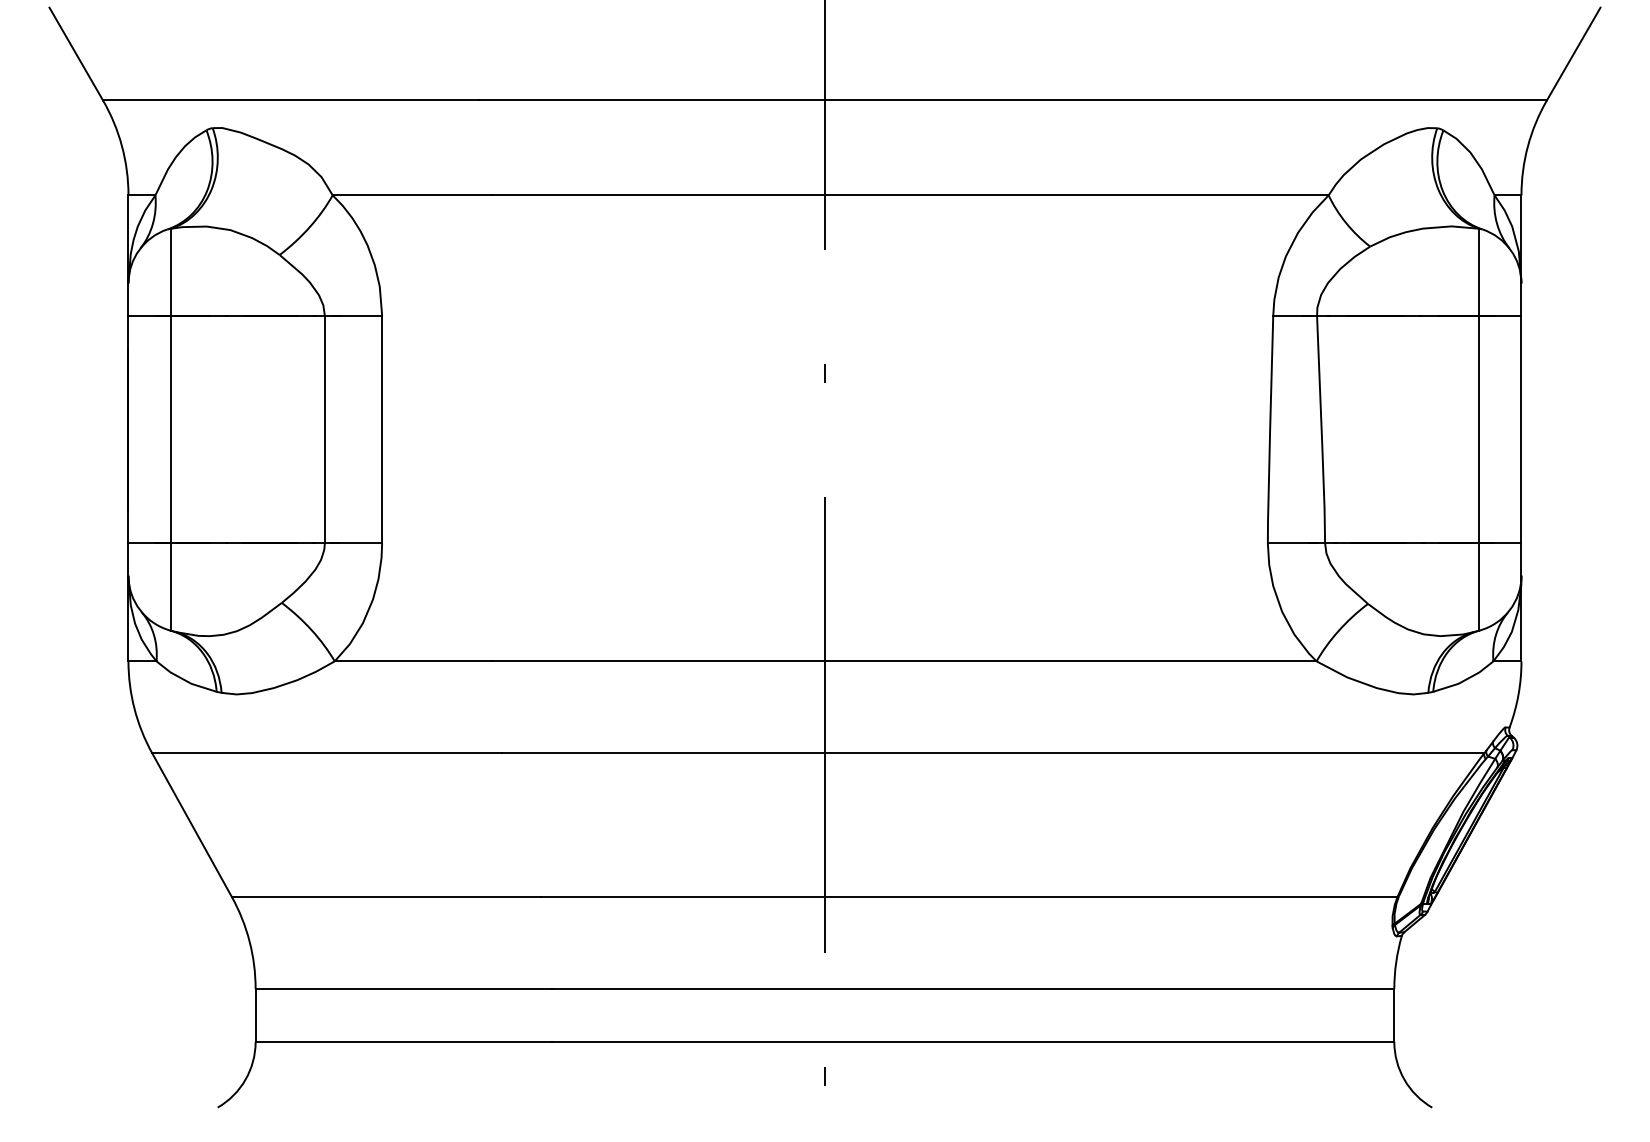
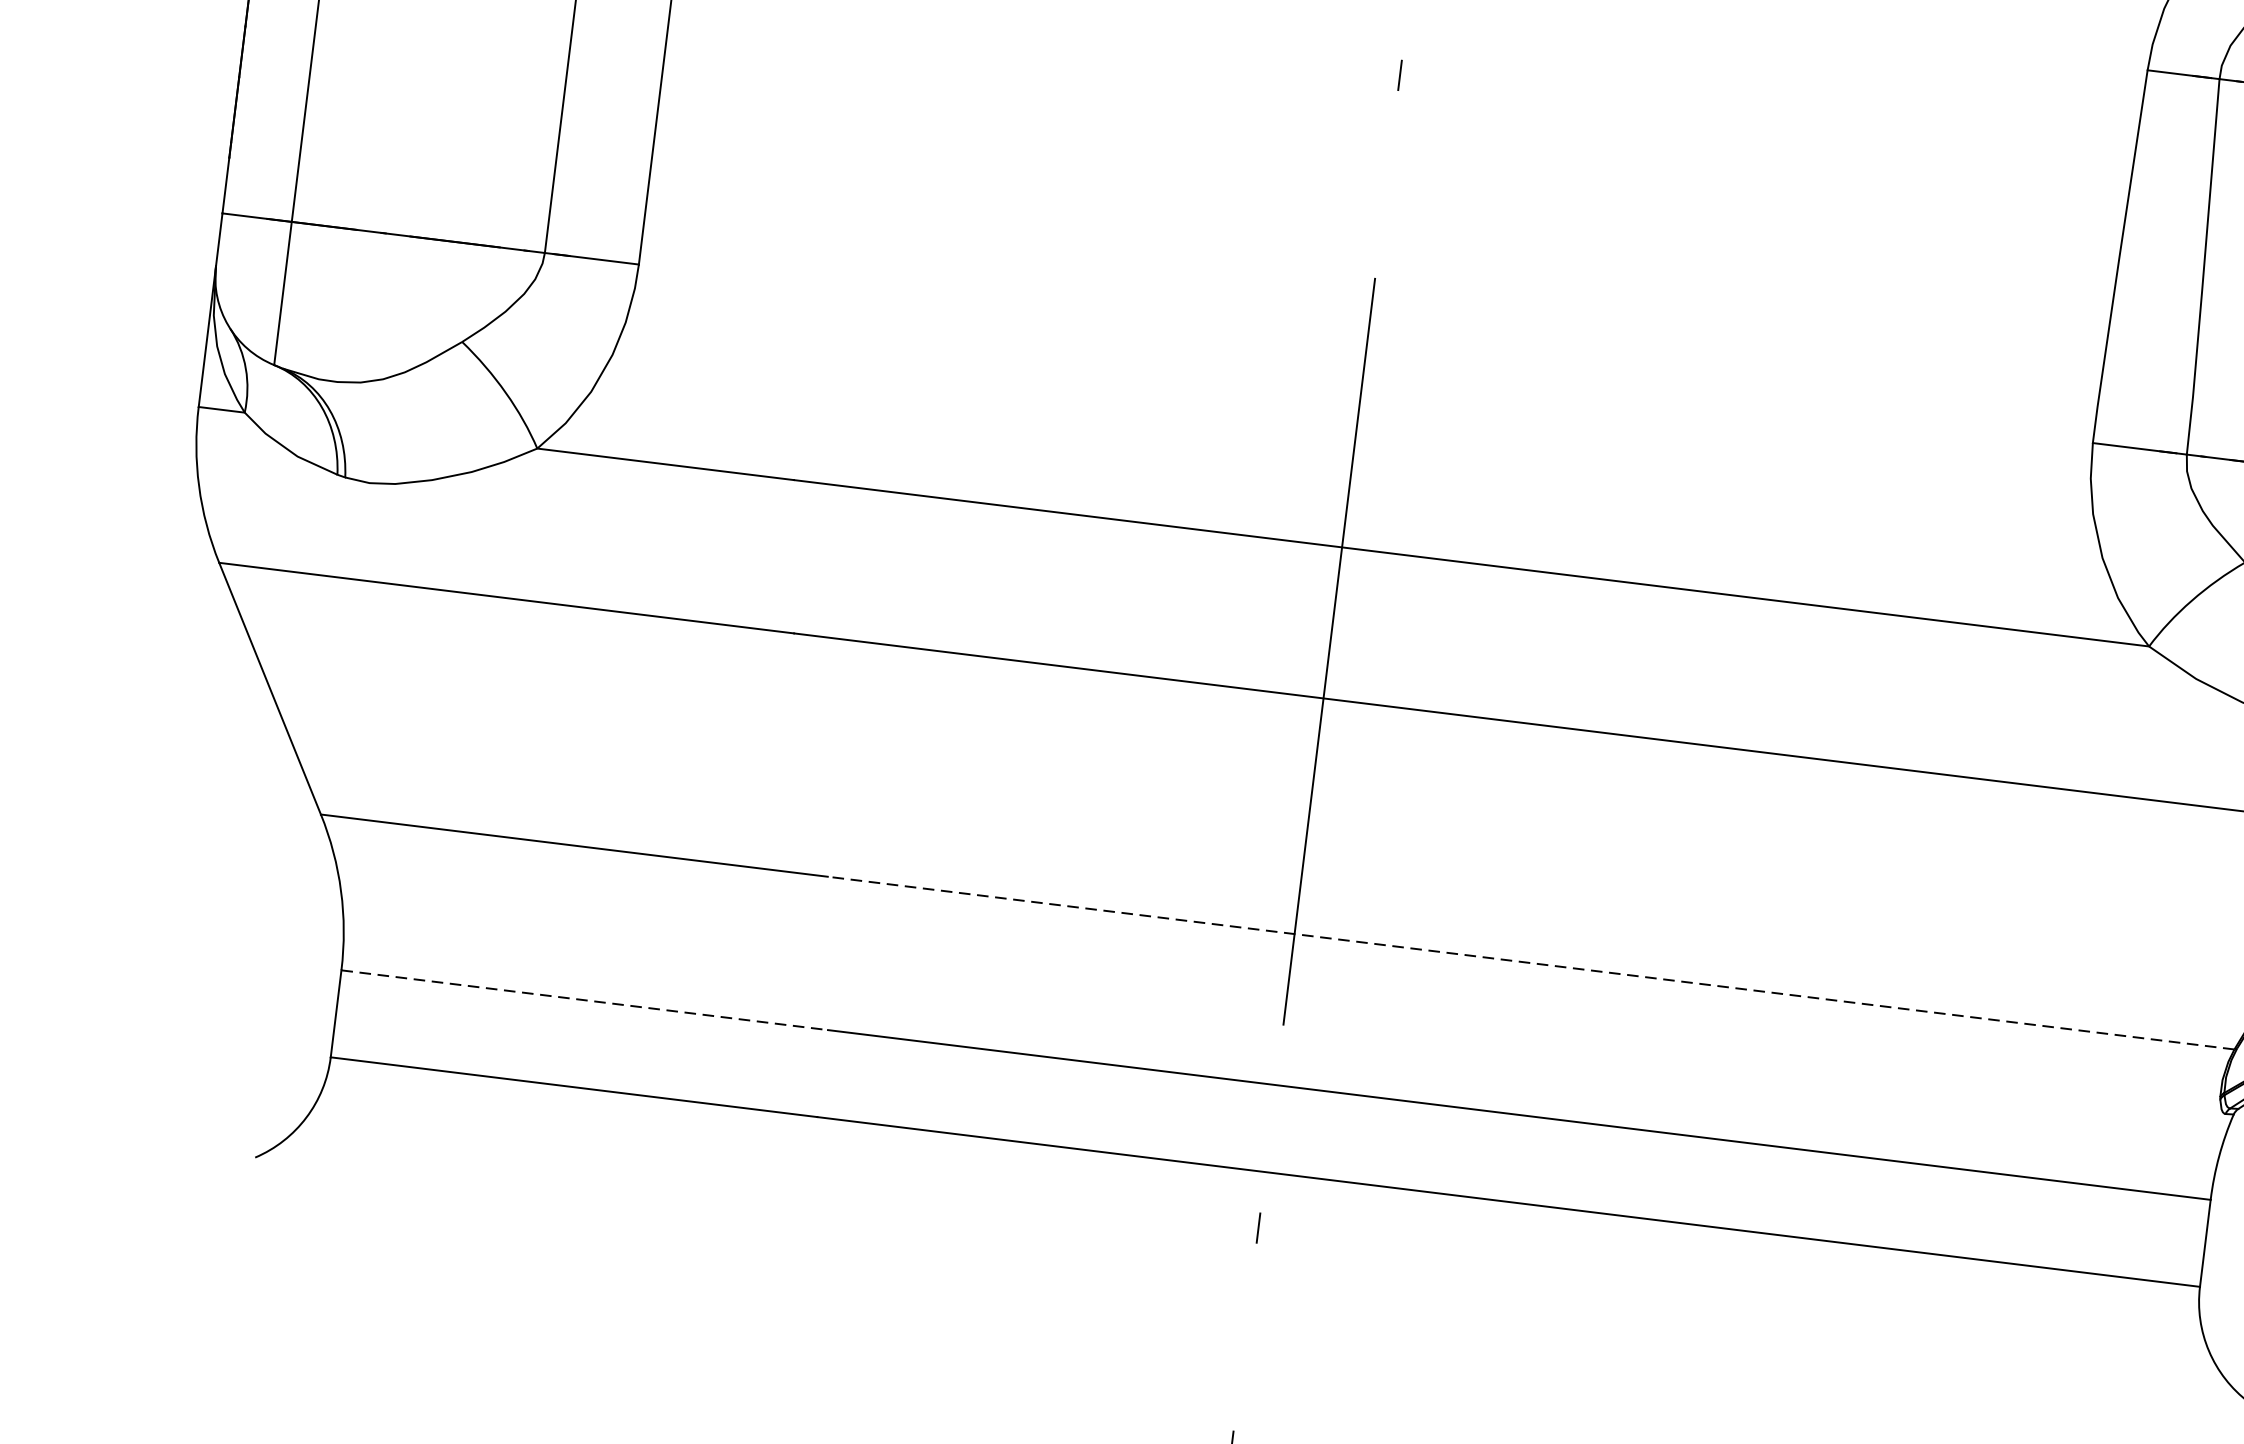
line: (968, 896) -> (1530, 962), solid -> dashed
line: (404, 988) -> (585, 999), solid -> dashed

